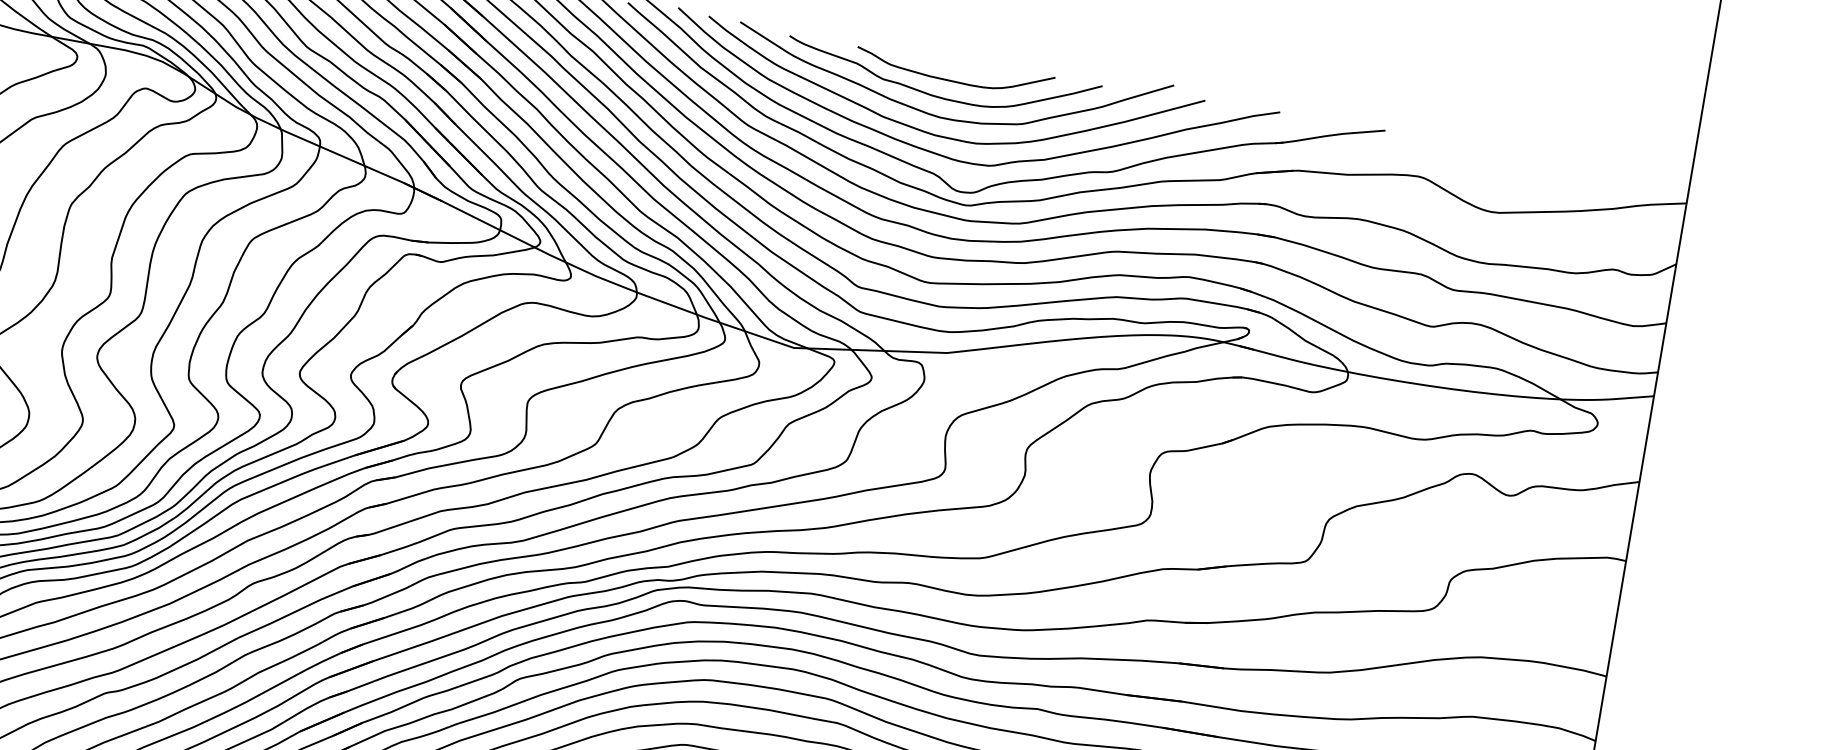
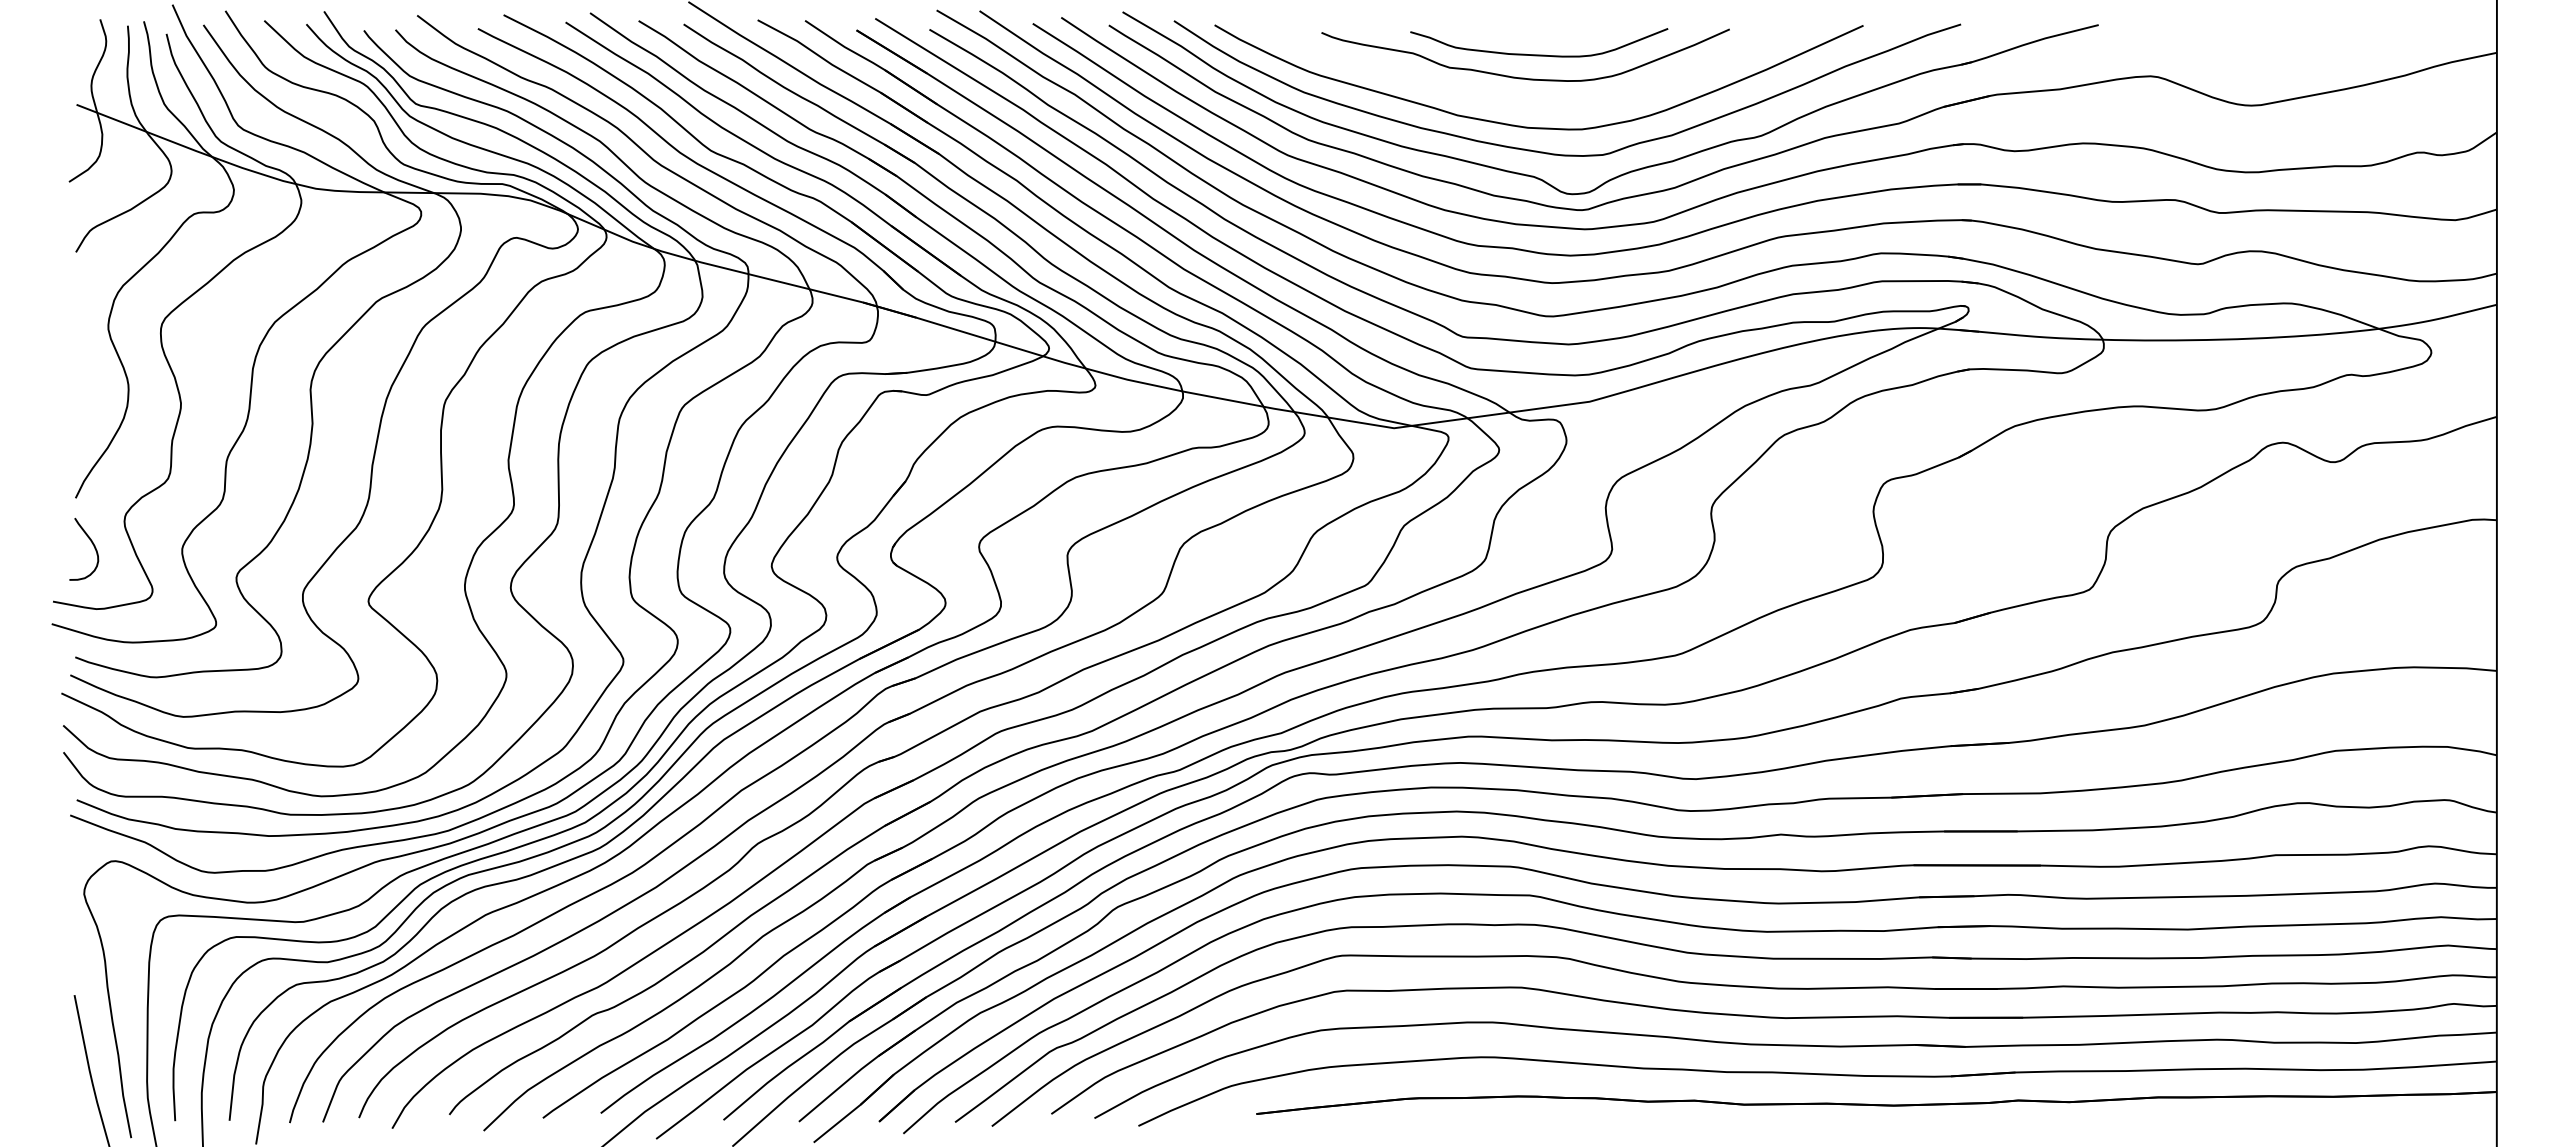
curve: (945, 118) -> (1537, 103), removed

